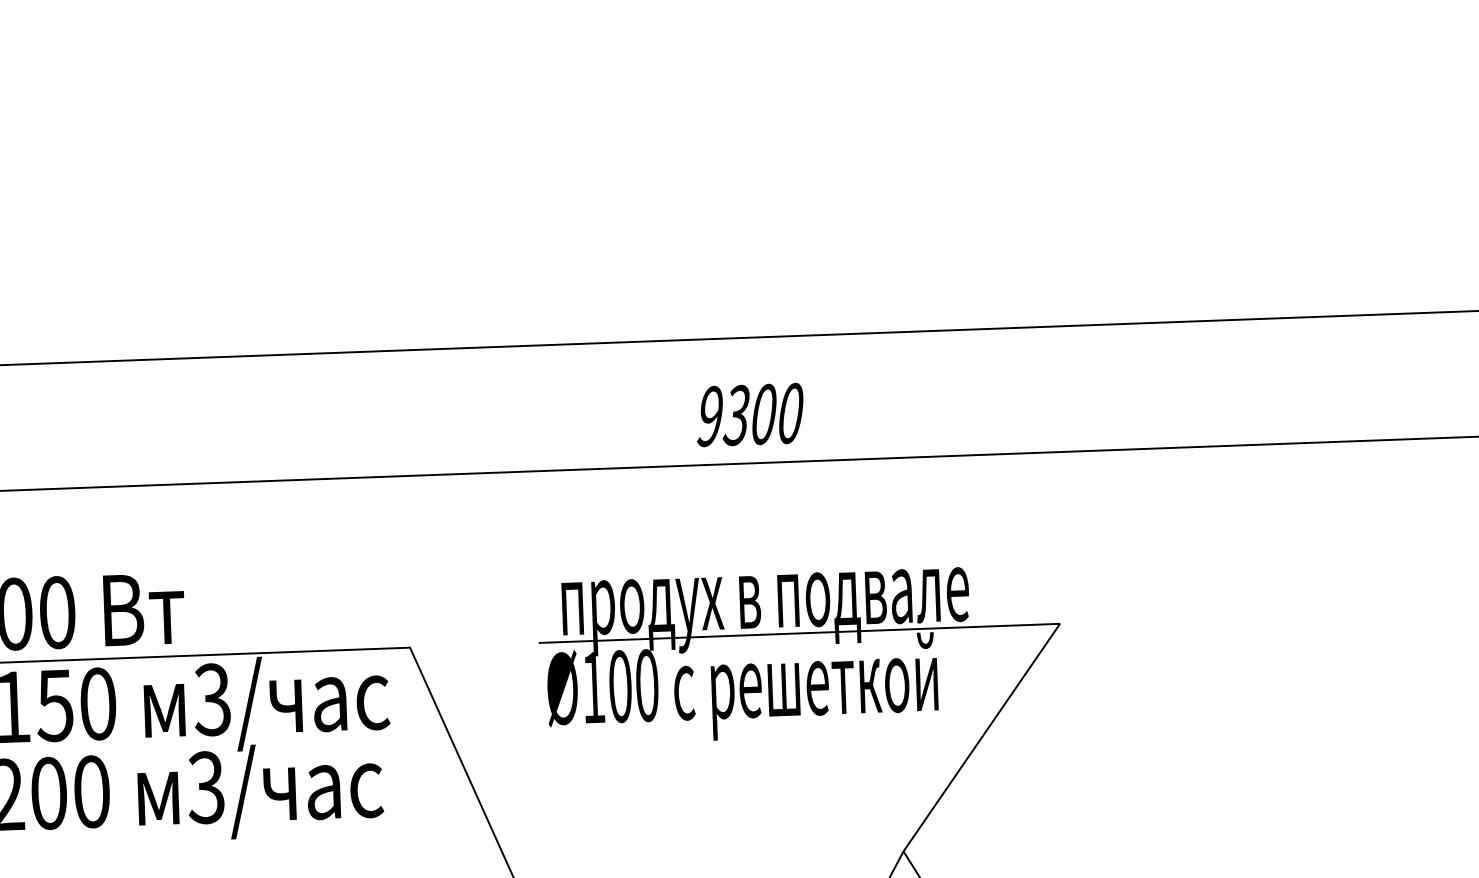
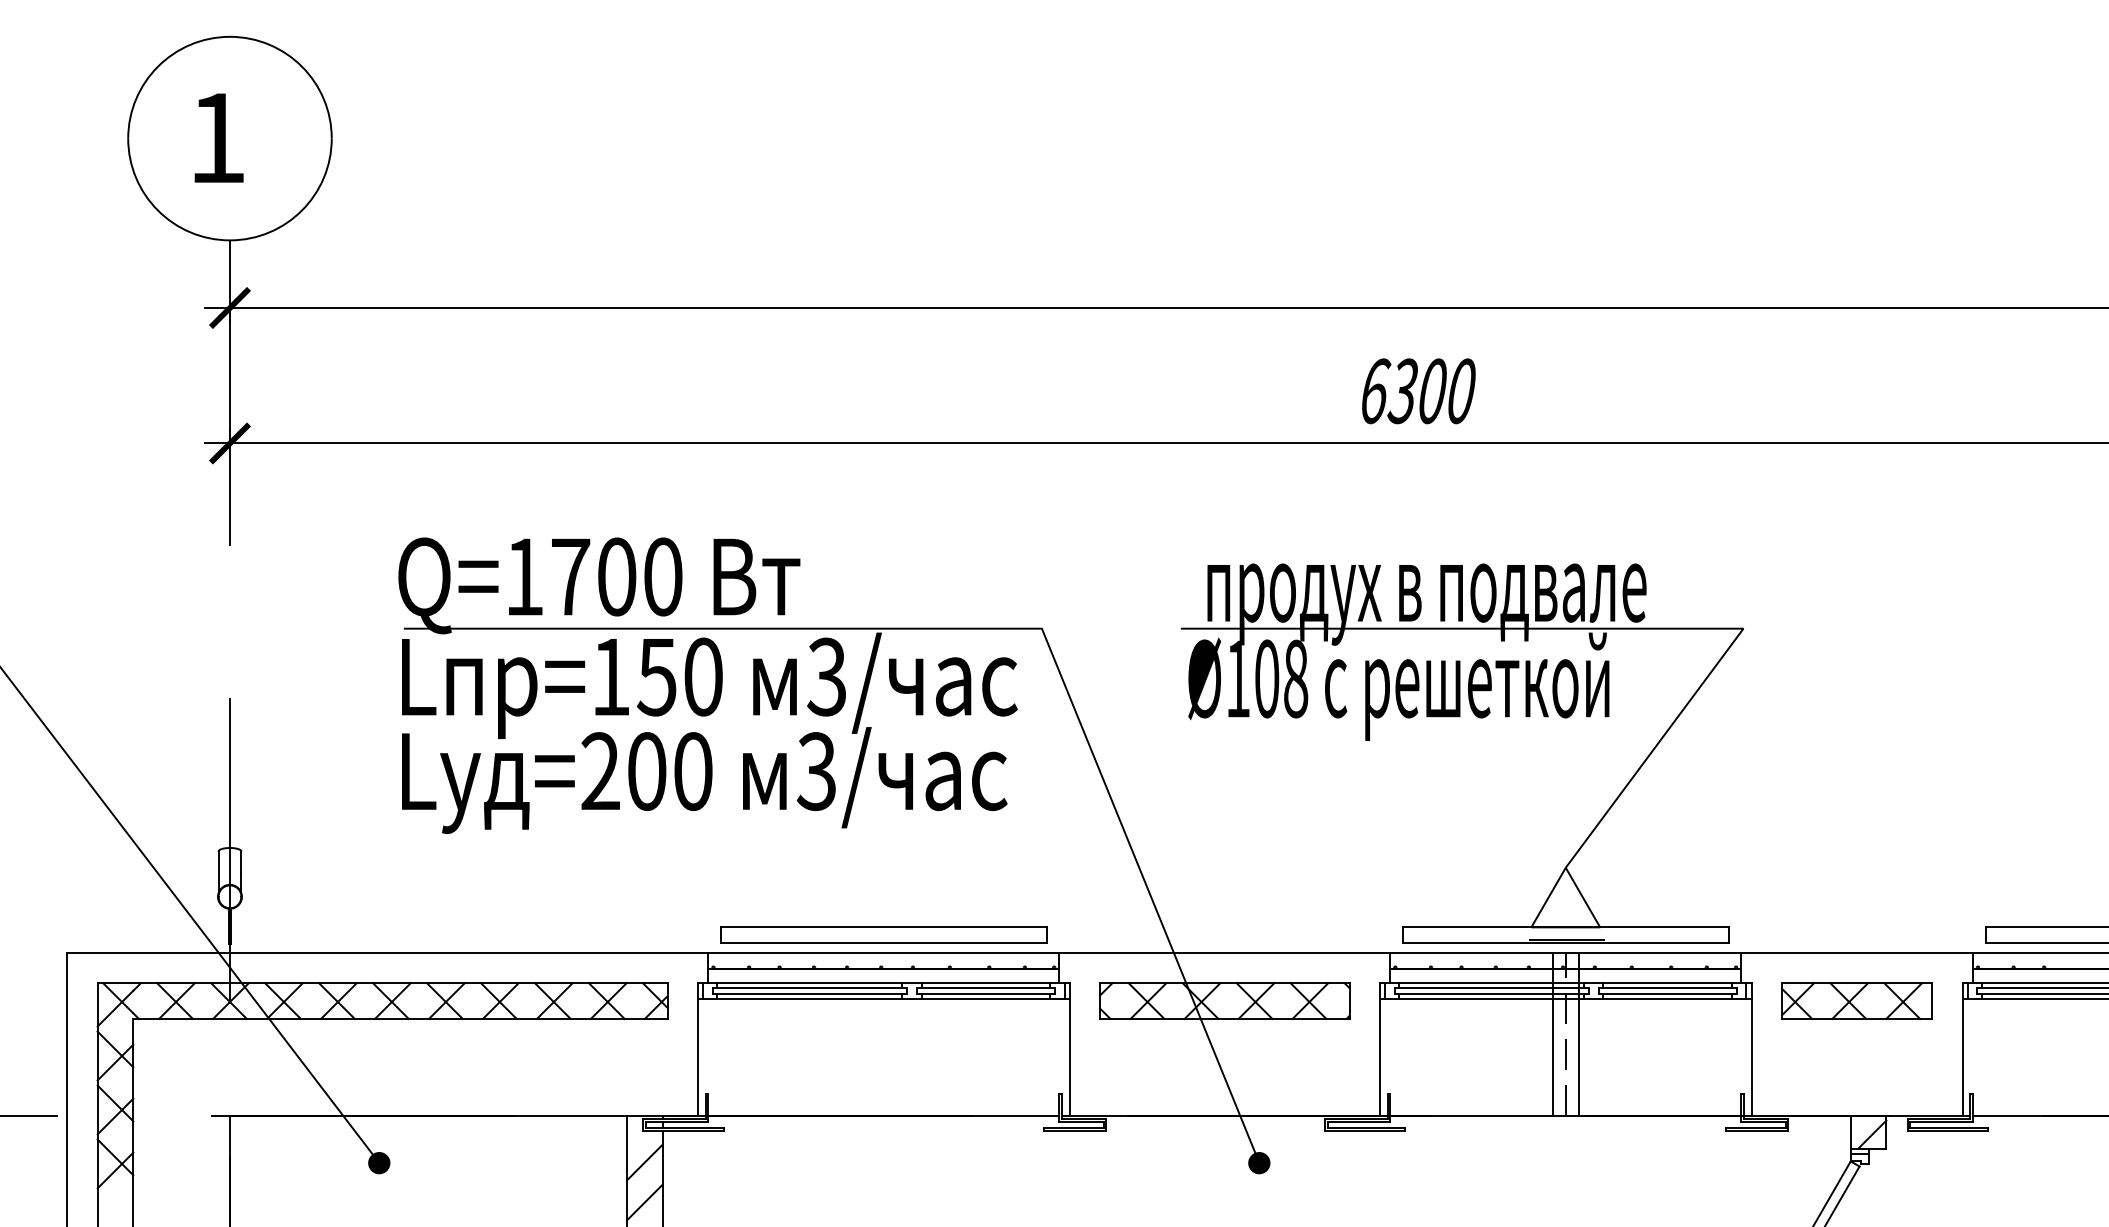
text: (711, 416) -> (1375, 391), 9300 -> 6300
text: (647, 685) -> (1296, 678), Ø100 -> Ø108

